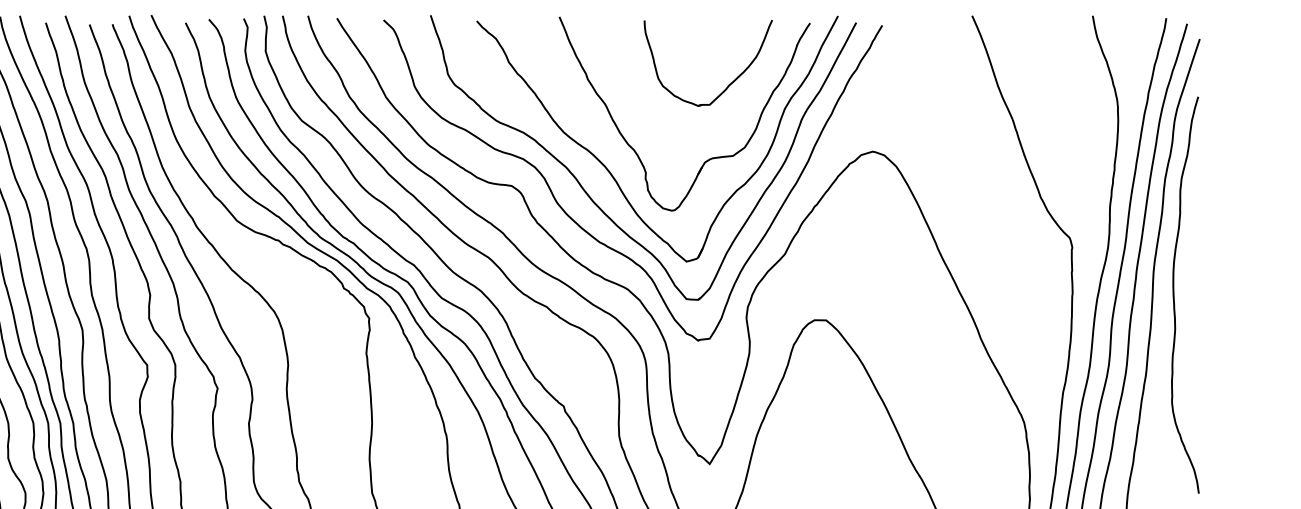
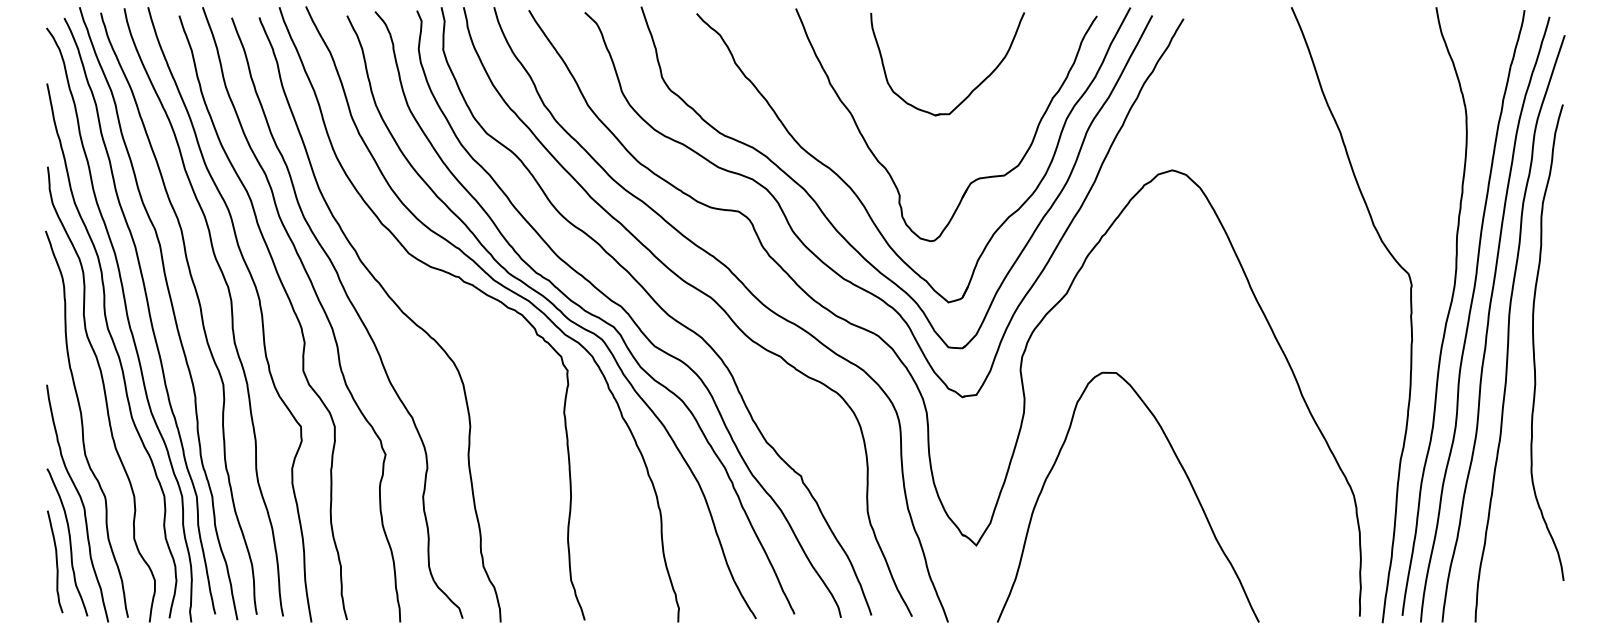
part: (728, 84) -> (972, 89), moved

